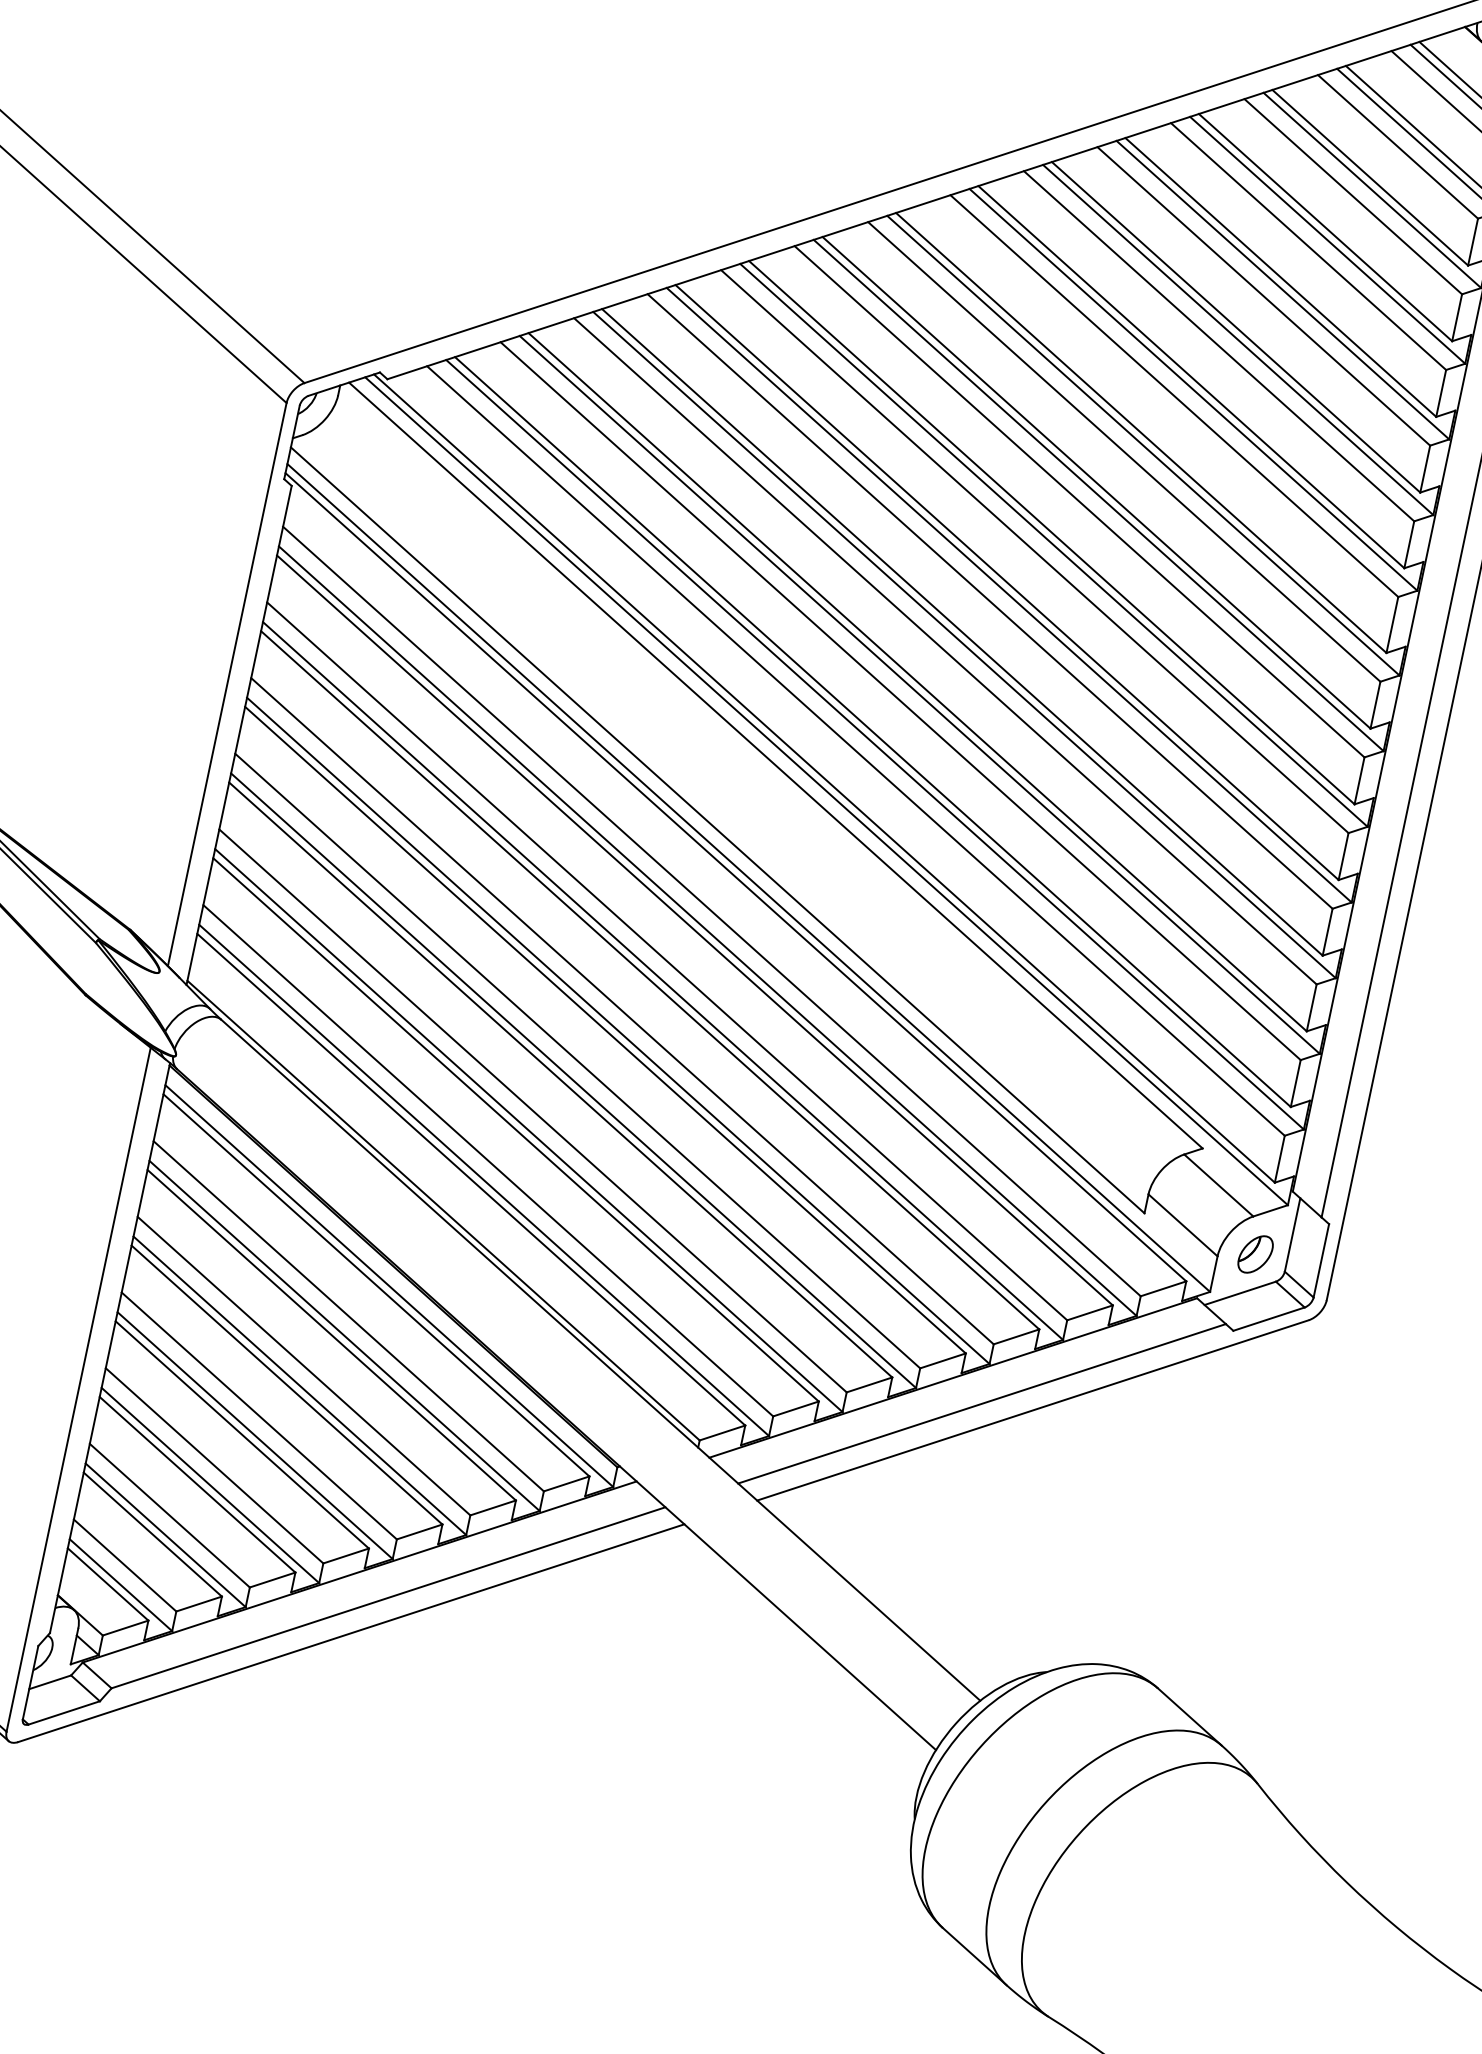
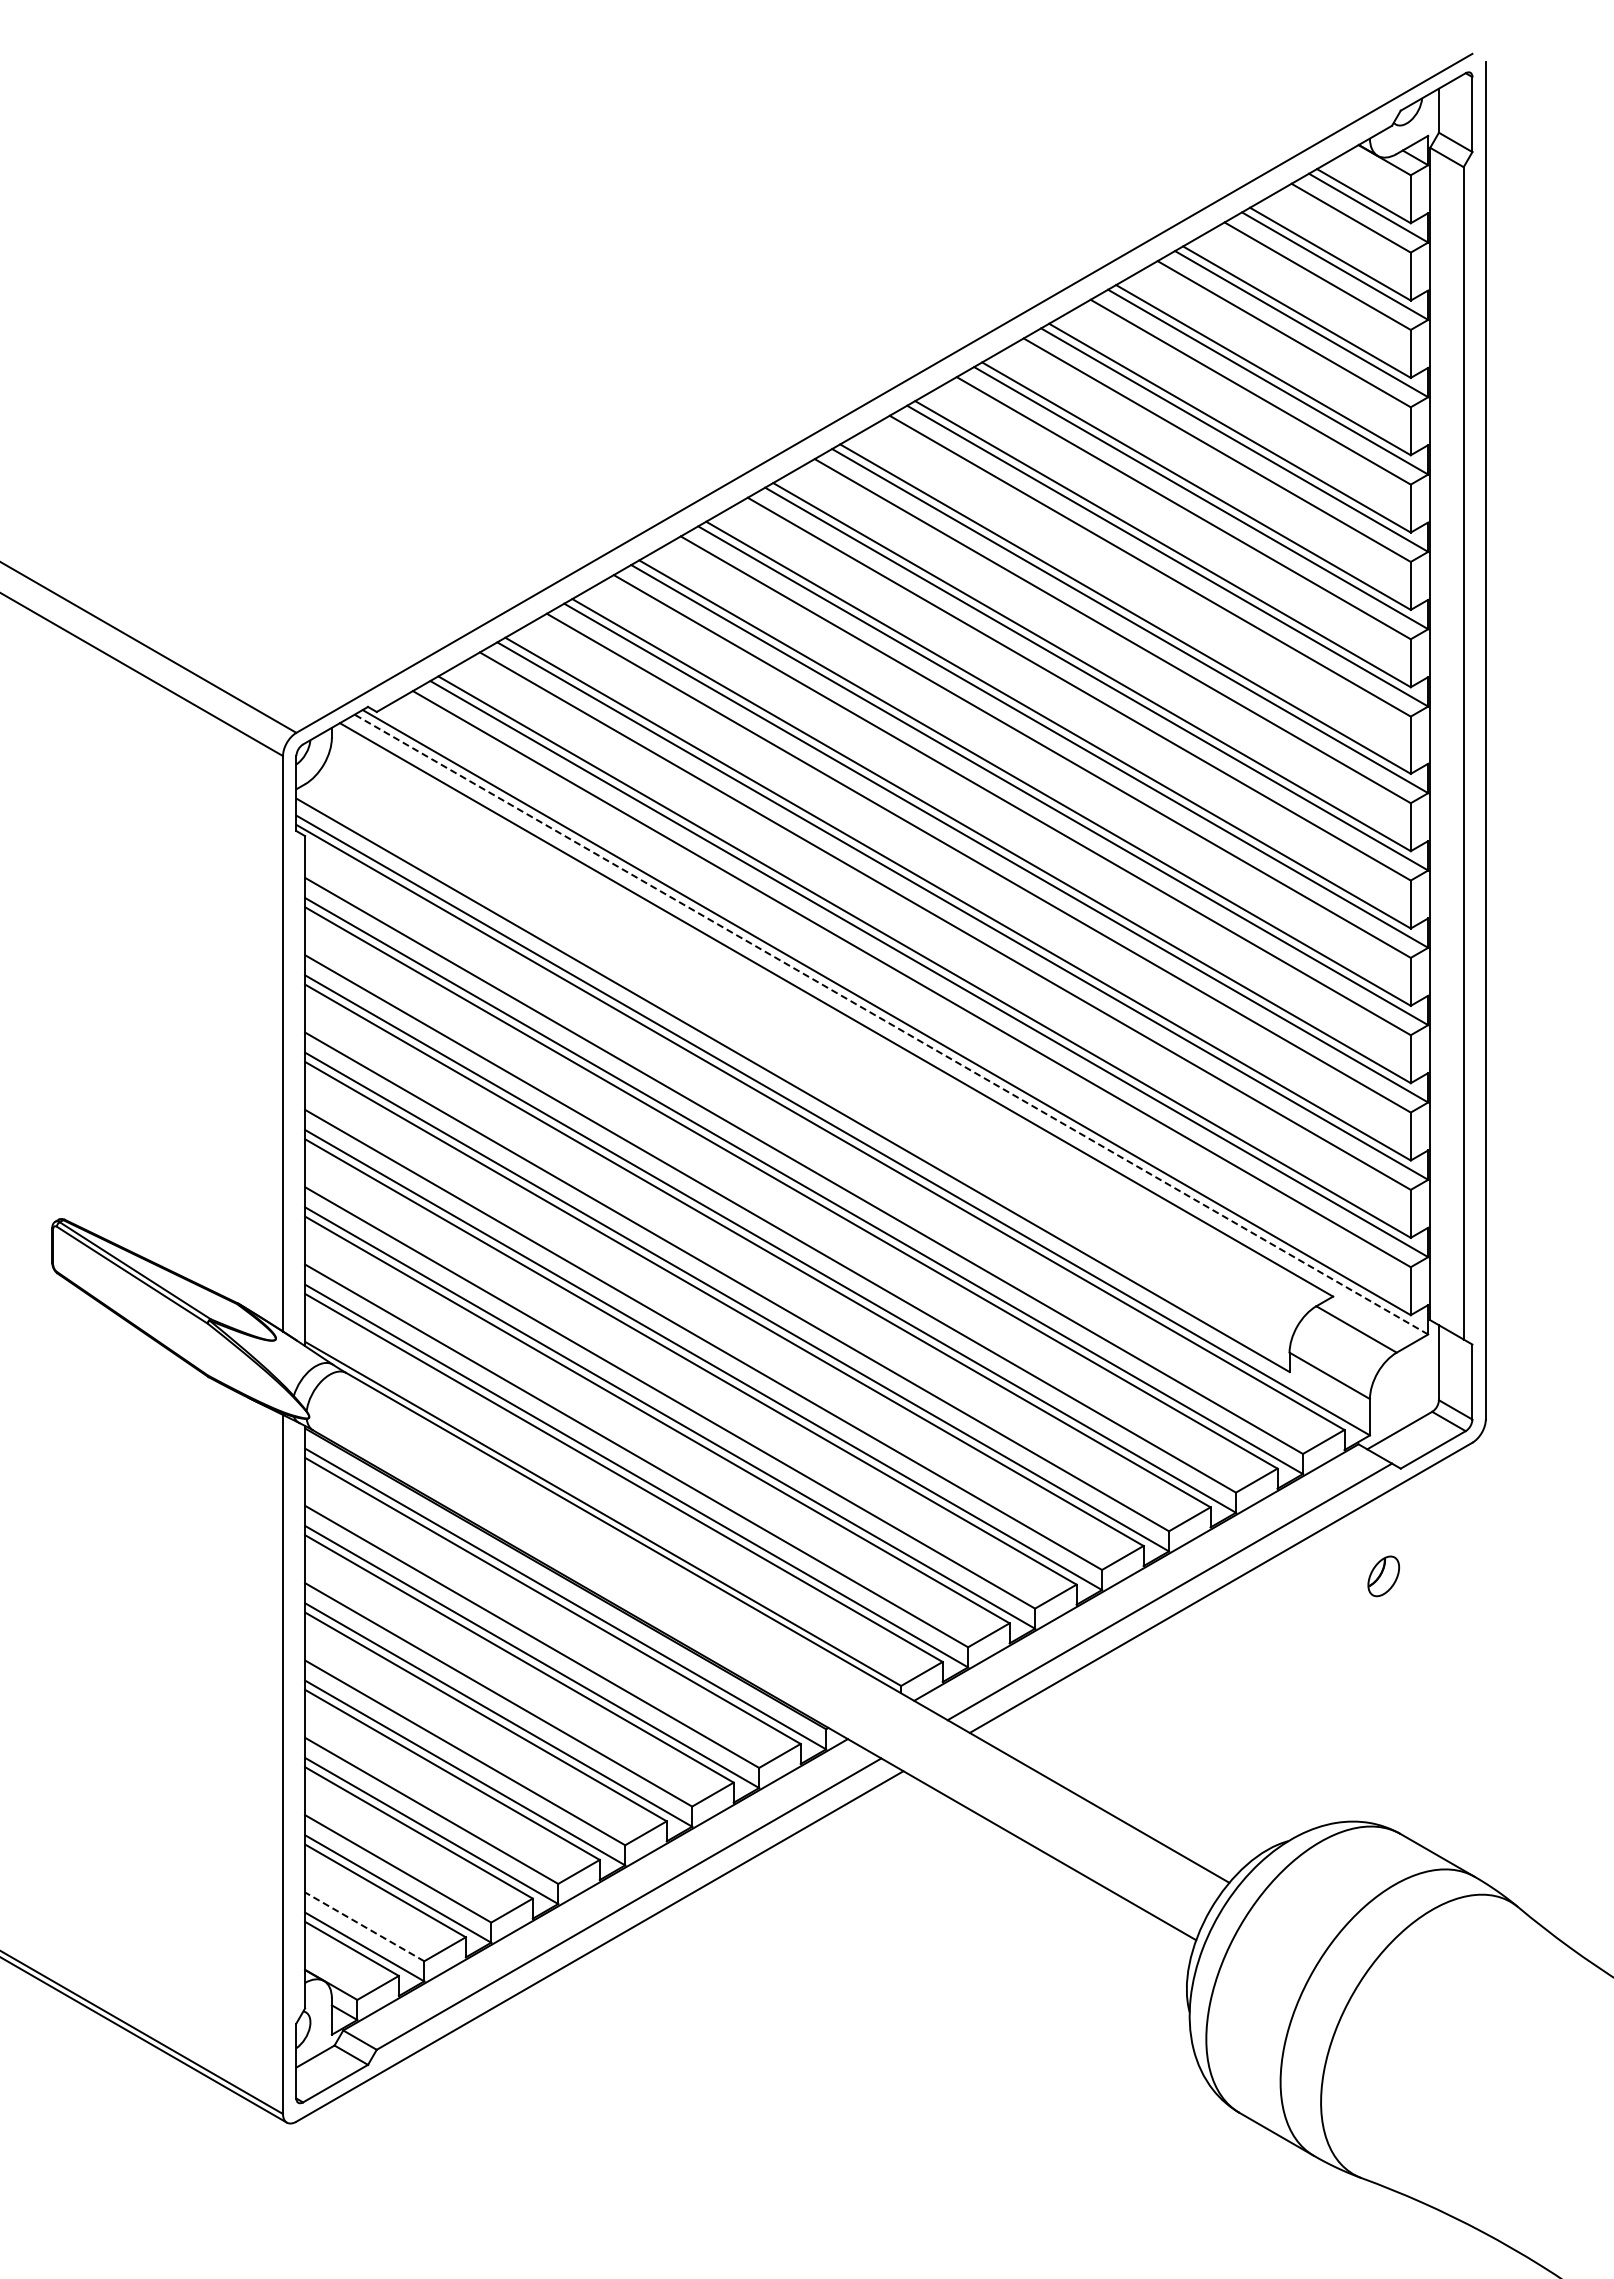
line: (826, 791) -> (891, 1024), solid -> dashed
part: (1255, 1254) -> (1383, 1576), moved
line: (124, 1565) -> (364, 1926), solid -> dashed

